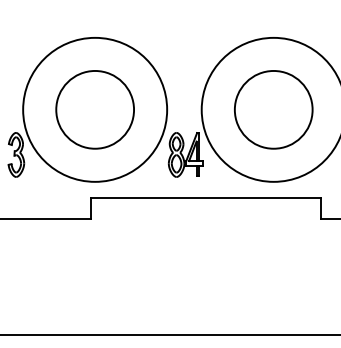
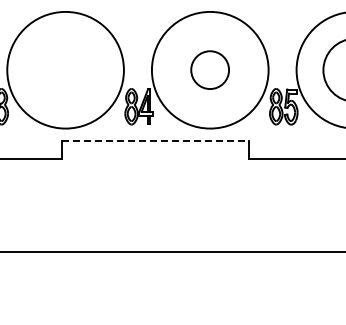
circle: (95, 108) -> (65, 69), removed
circle: (272, 108) -> (209, 69), size x0.6
line: (206, 197) -> (155, 141), solid -> dashed

